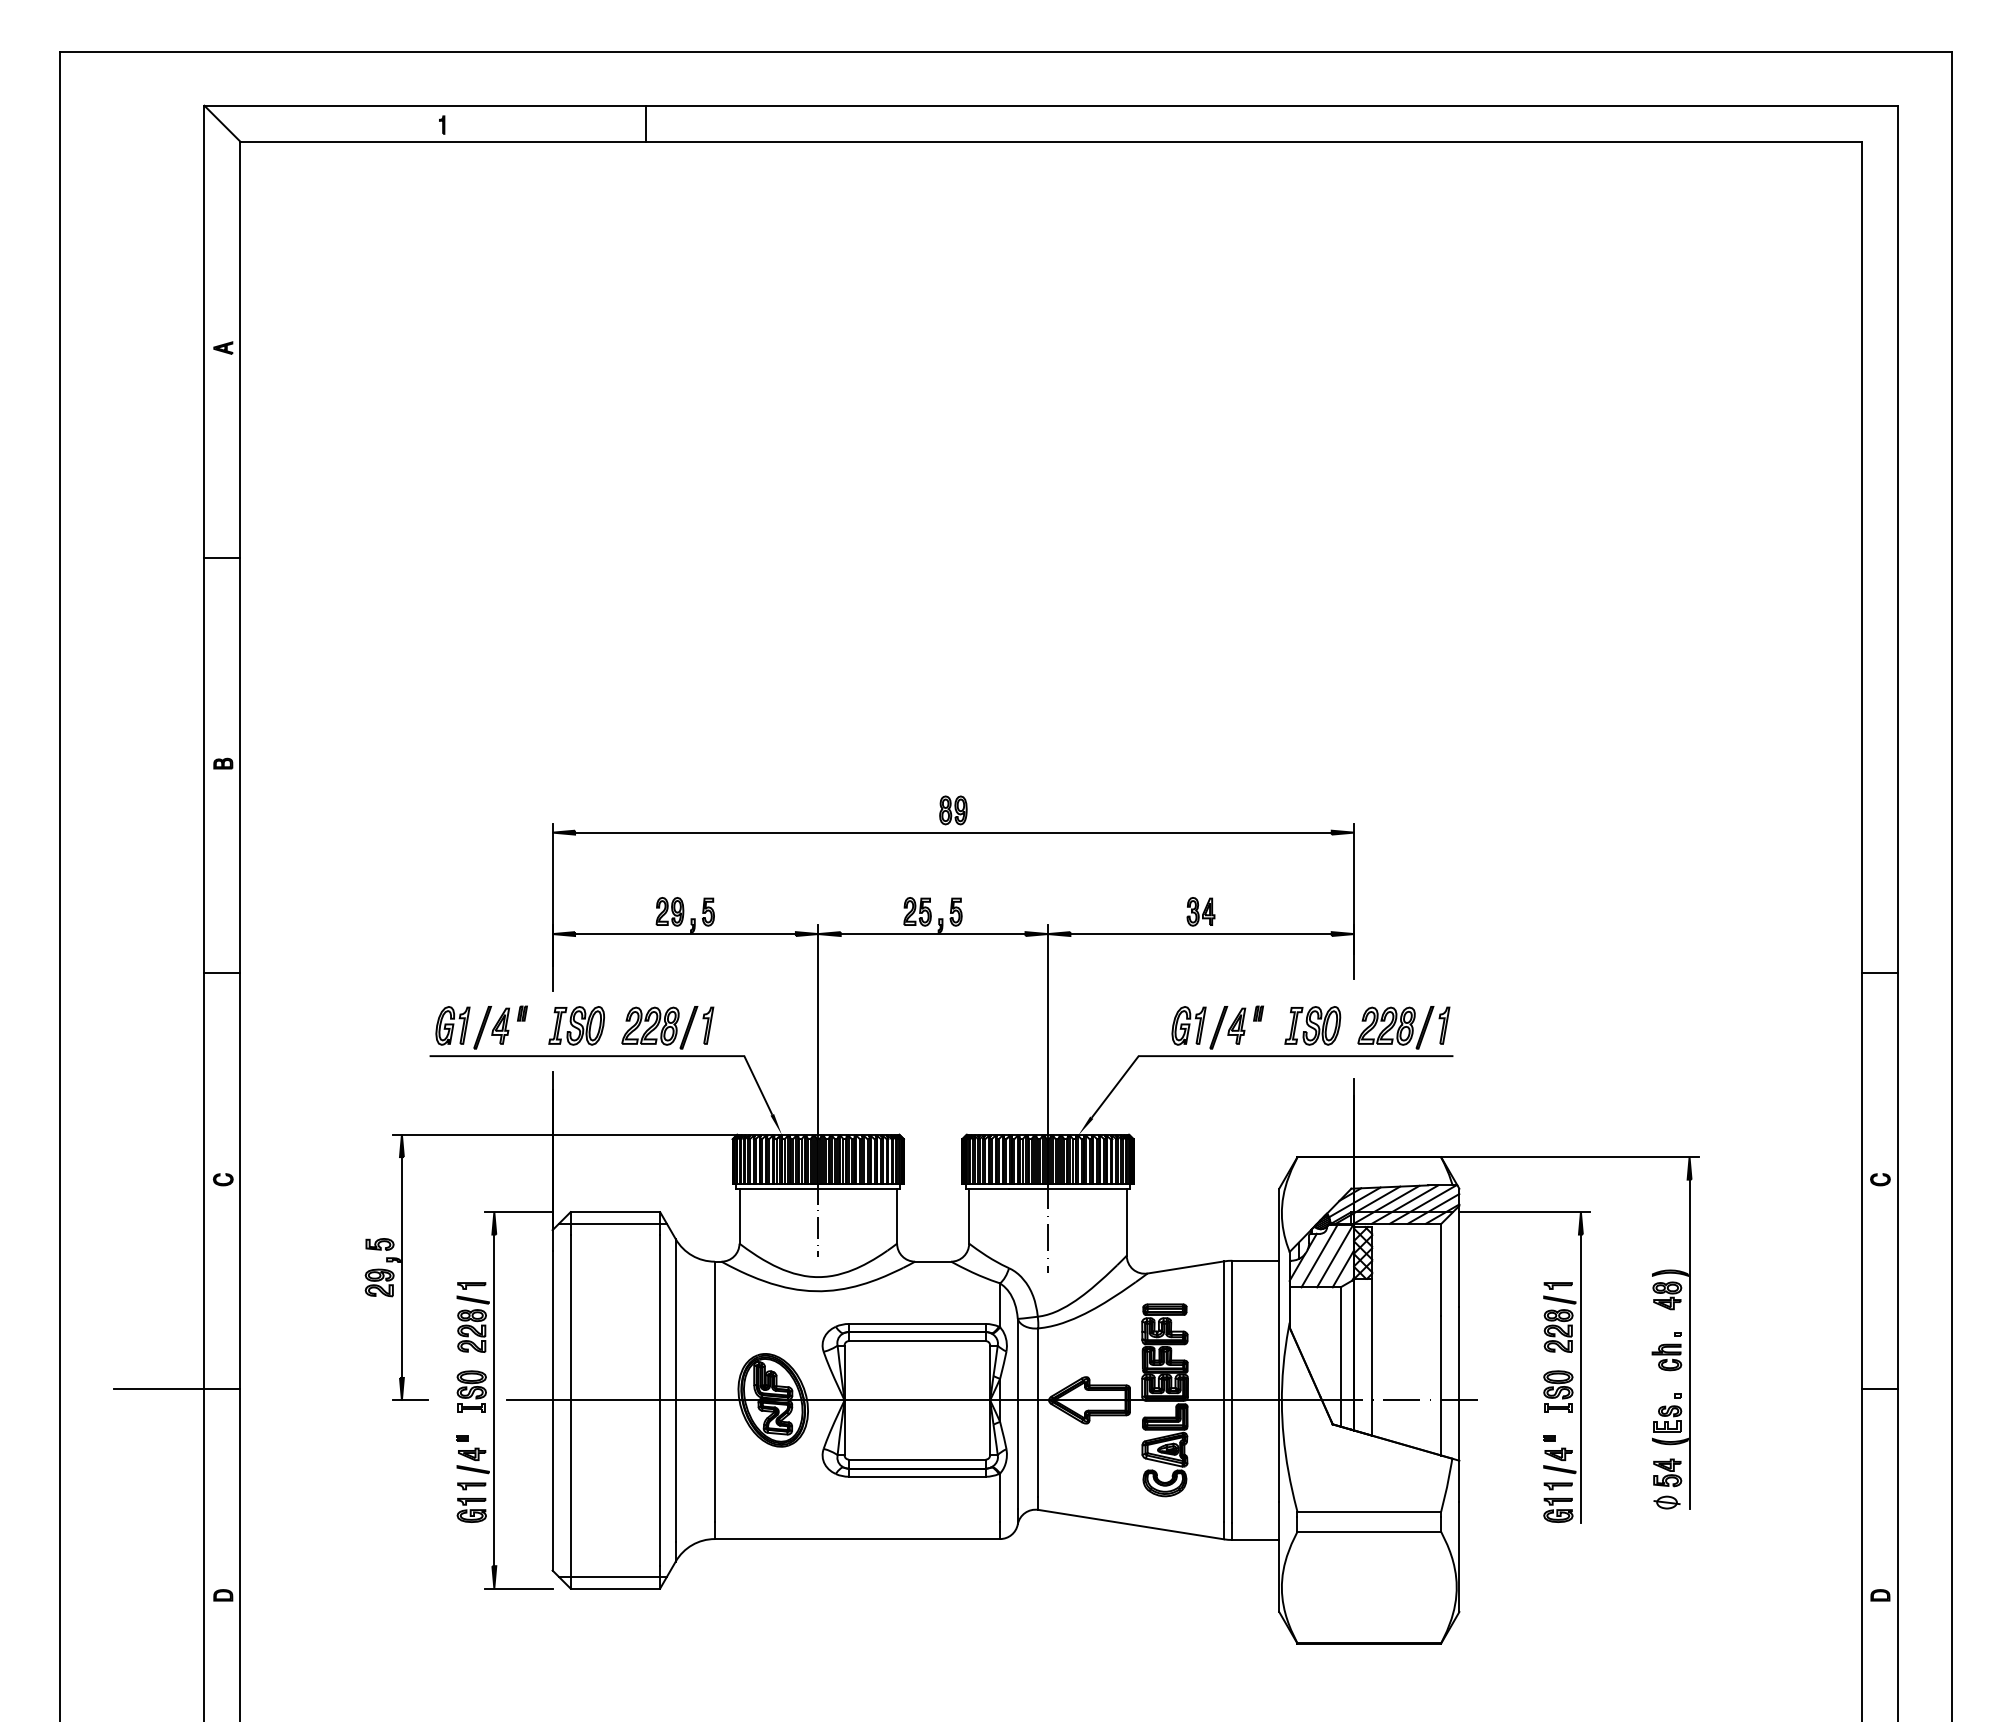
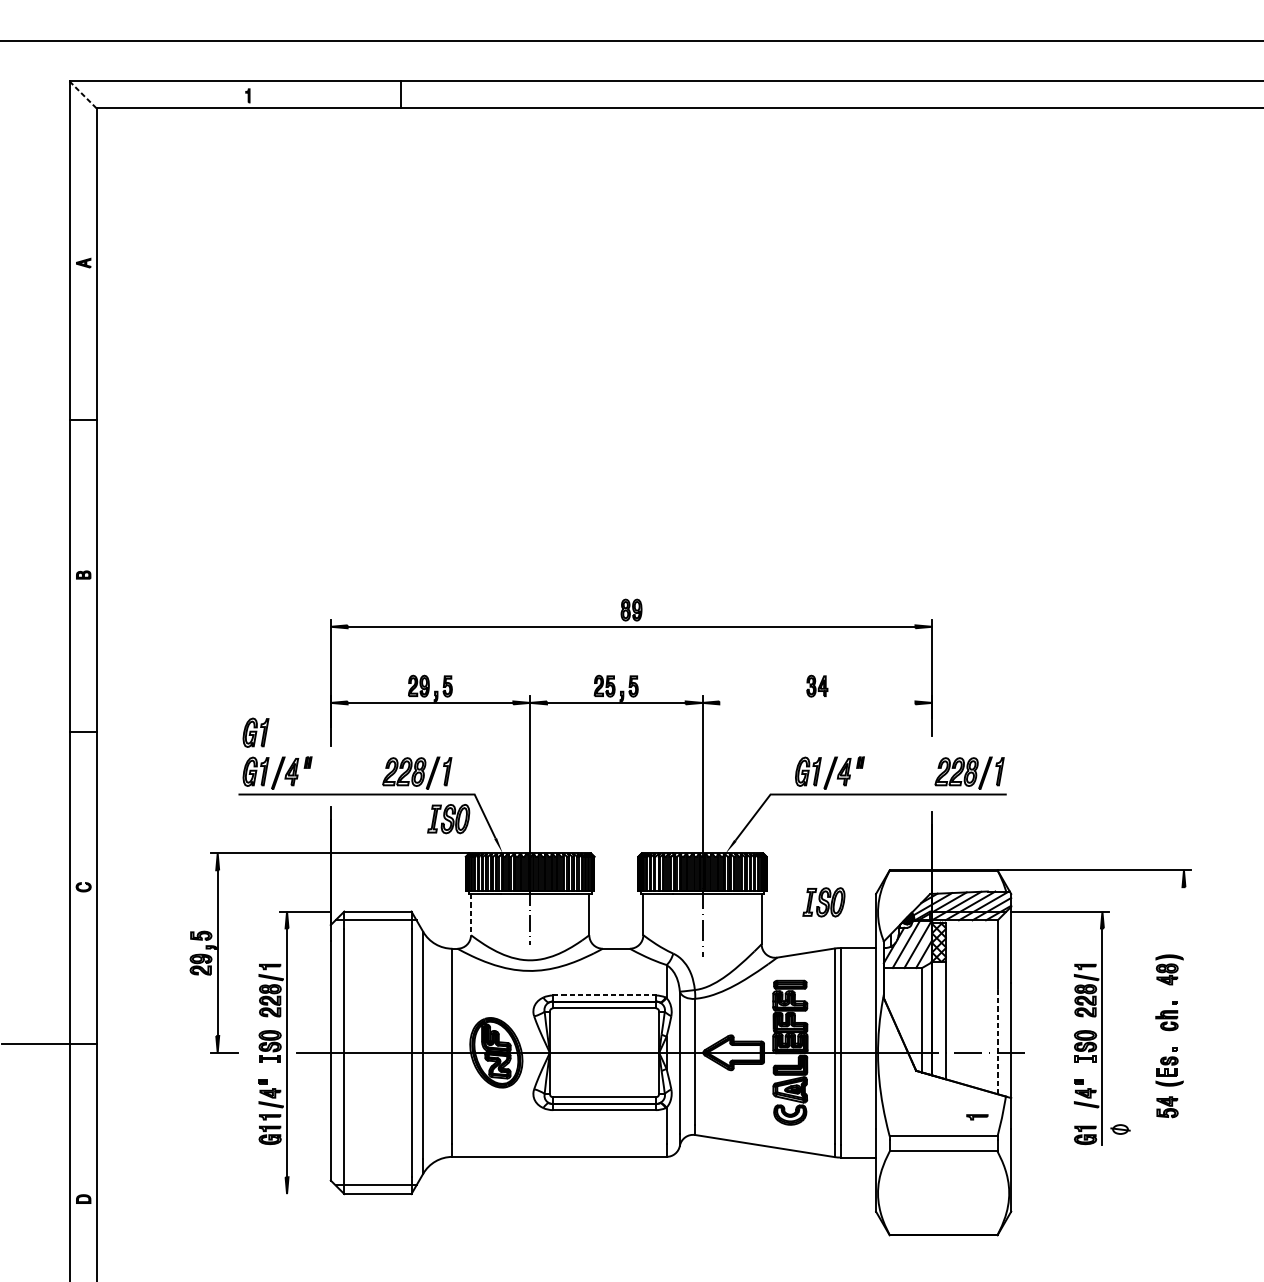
line: (222, 123) -> (83, 94), solid -> dashed
line: (1200, 934) -> (816, 703), removed
part: (452, 973) -> (255, 732), added
part: (576, 1025) -> (448, 818), moved
part: (1312, 1025) -> (823, 902), moved
line: (739, 1216) -> (471, 914), solid -> dashed
line: (917, 1323) -> (604, 995), solid -> dashed
line: (1689, 1343) -> (1183, 1010), removed
line: (1441, 1385) -> (997, 1041), solid -> dashed
part: (1557, 1486) -> (976, 1117), moved
part: (1666, 1502) -> (1120, 1129), moved
line: (518, 1588) -> (305, 1193), removed

